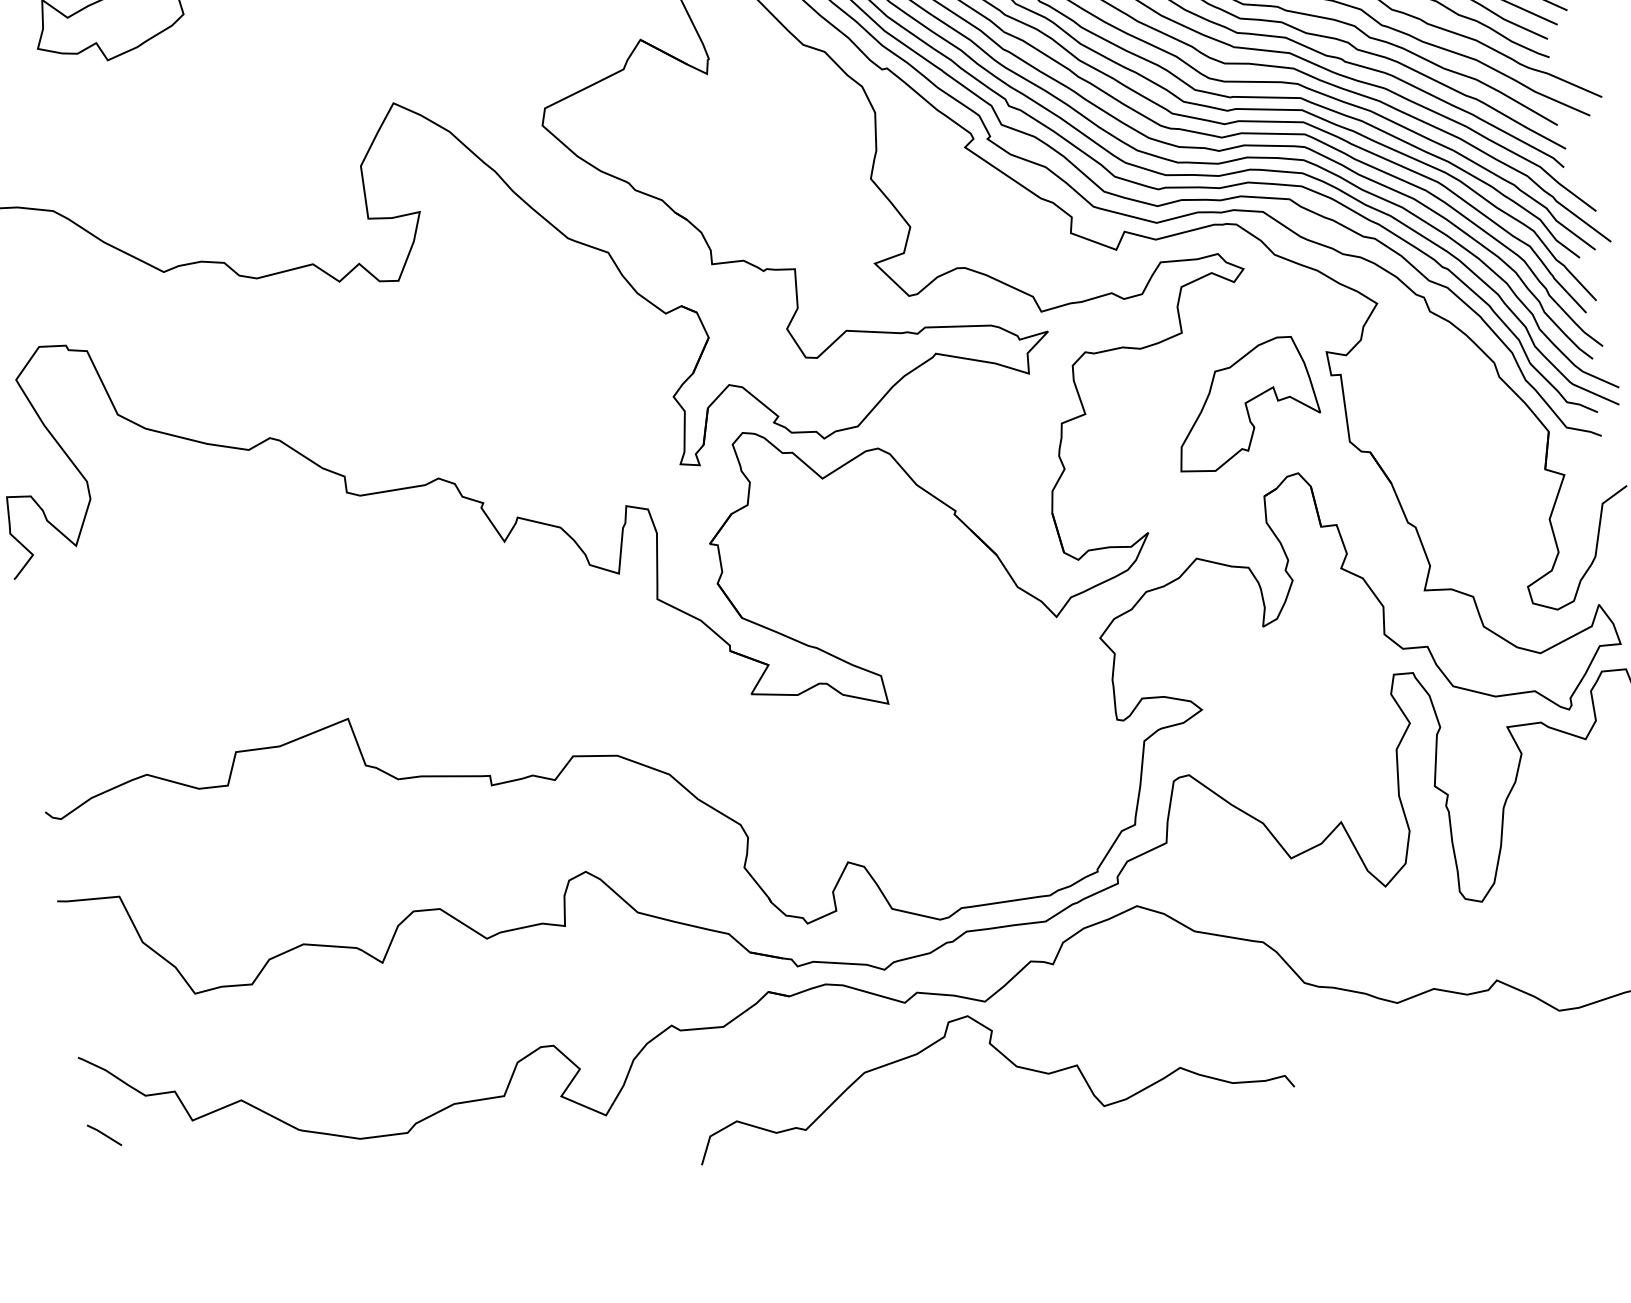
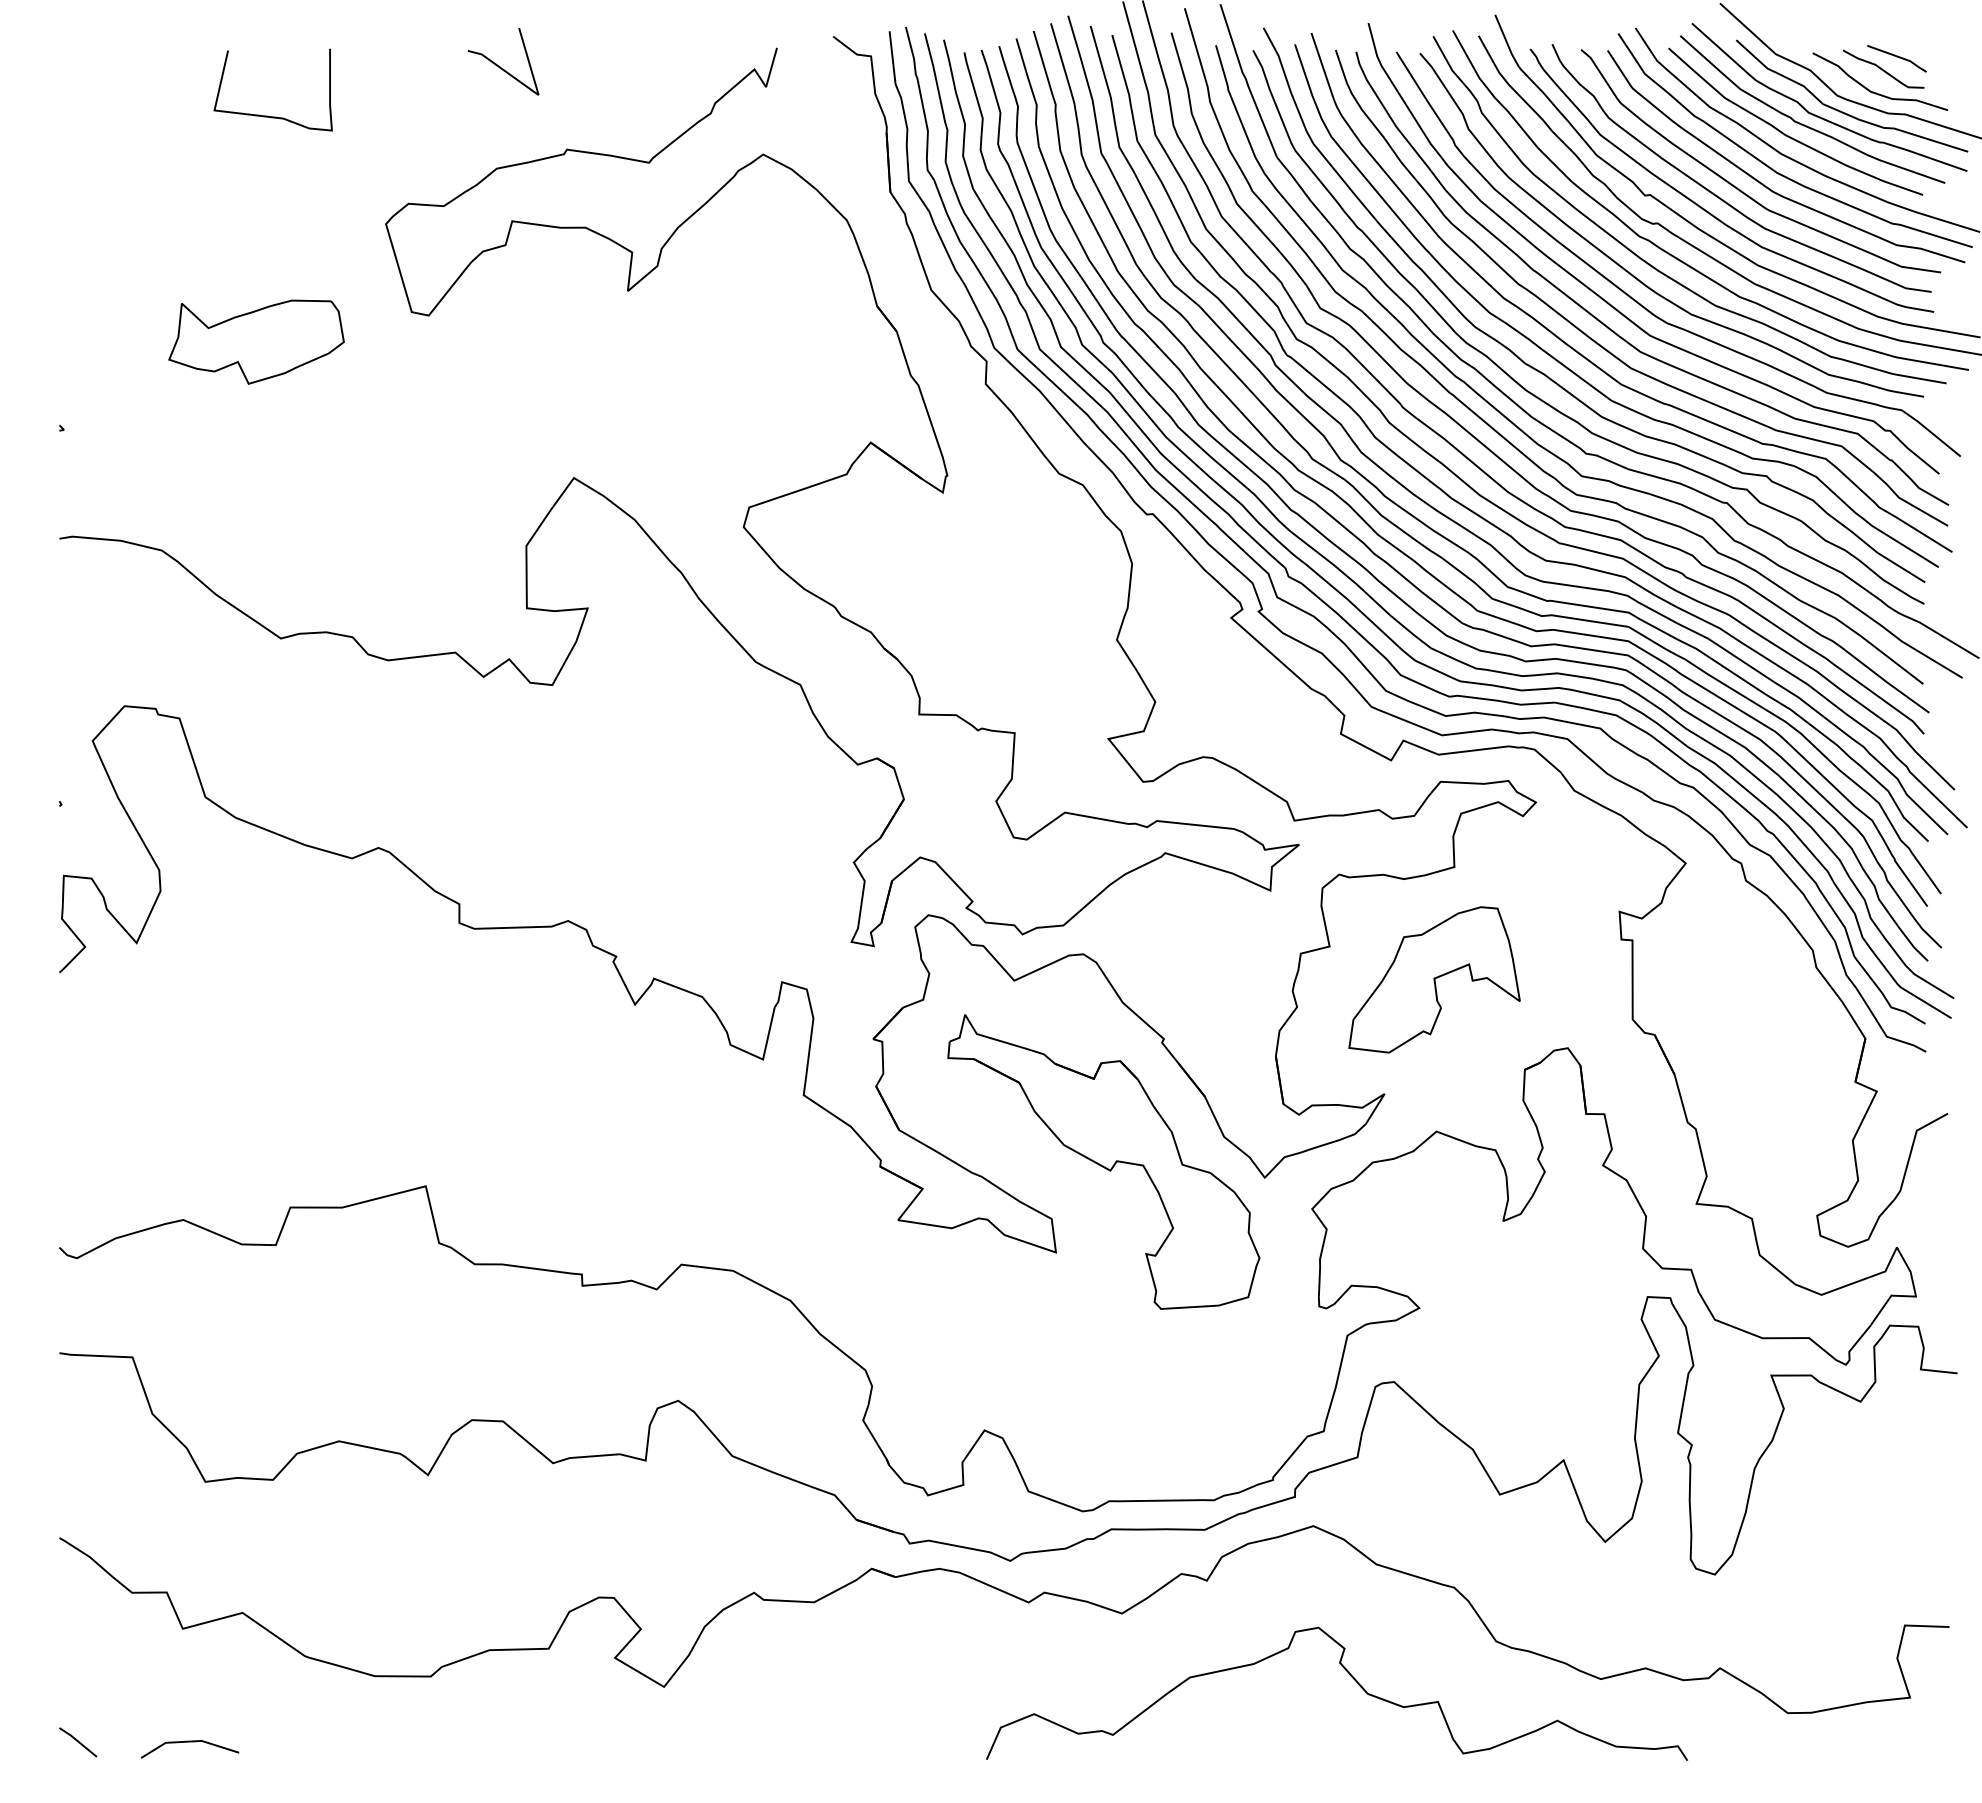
part: (1245, 403) -> (1434, 979), moved
part: (918, 621) -> (1103, 1161), added
curve: (1001, 1054) -> (1351, 1677), moved
line: (104, 1135) -> (78, 1742), moved
line: (211, 1215) -> (189, 1742), added

